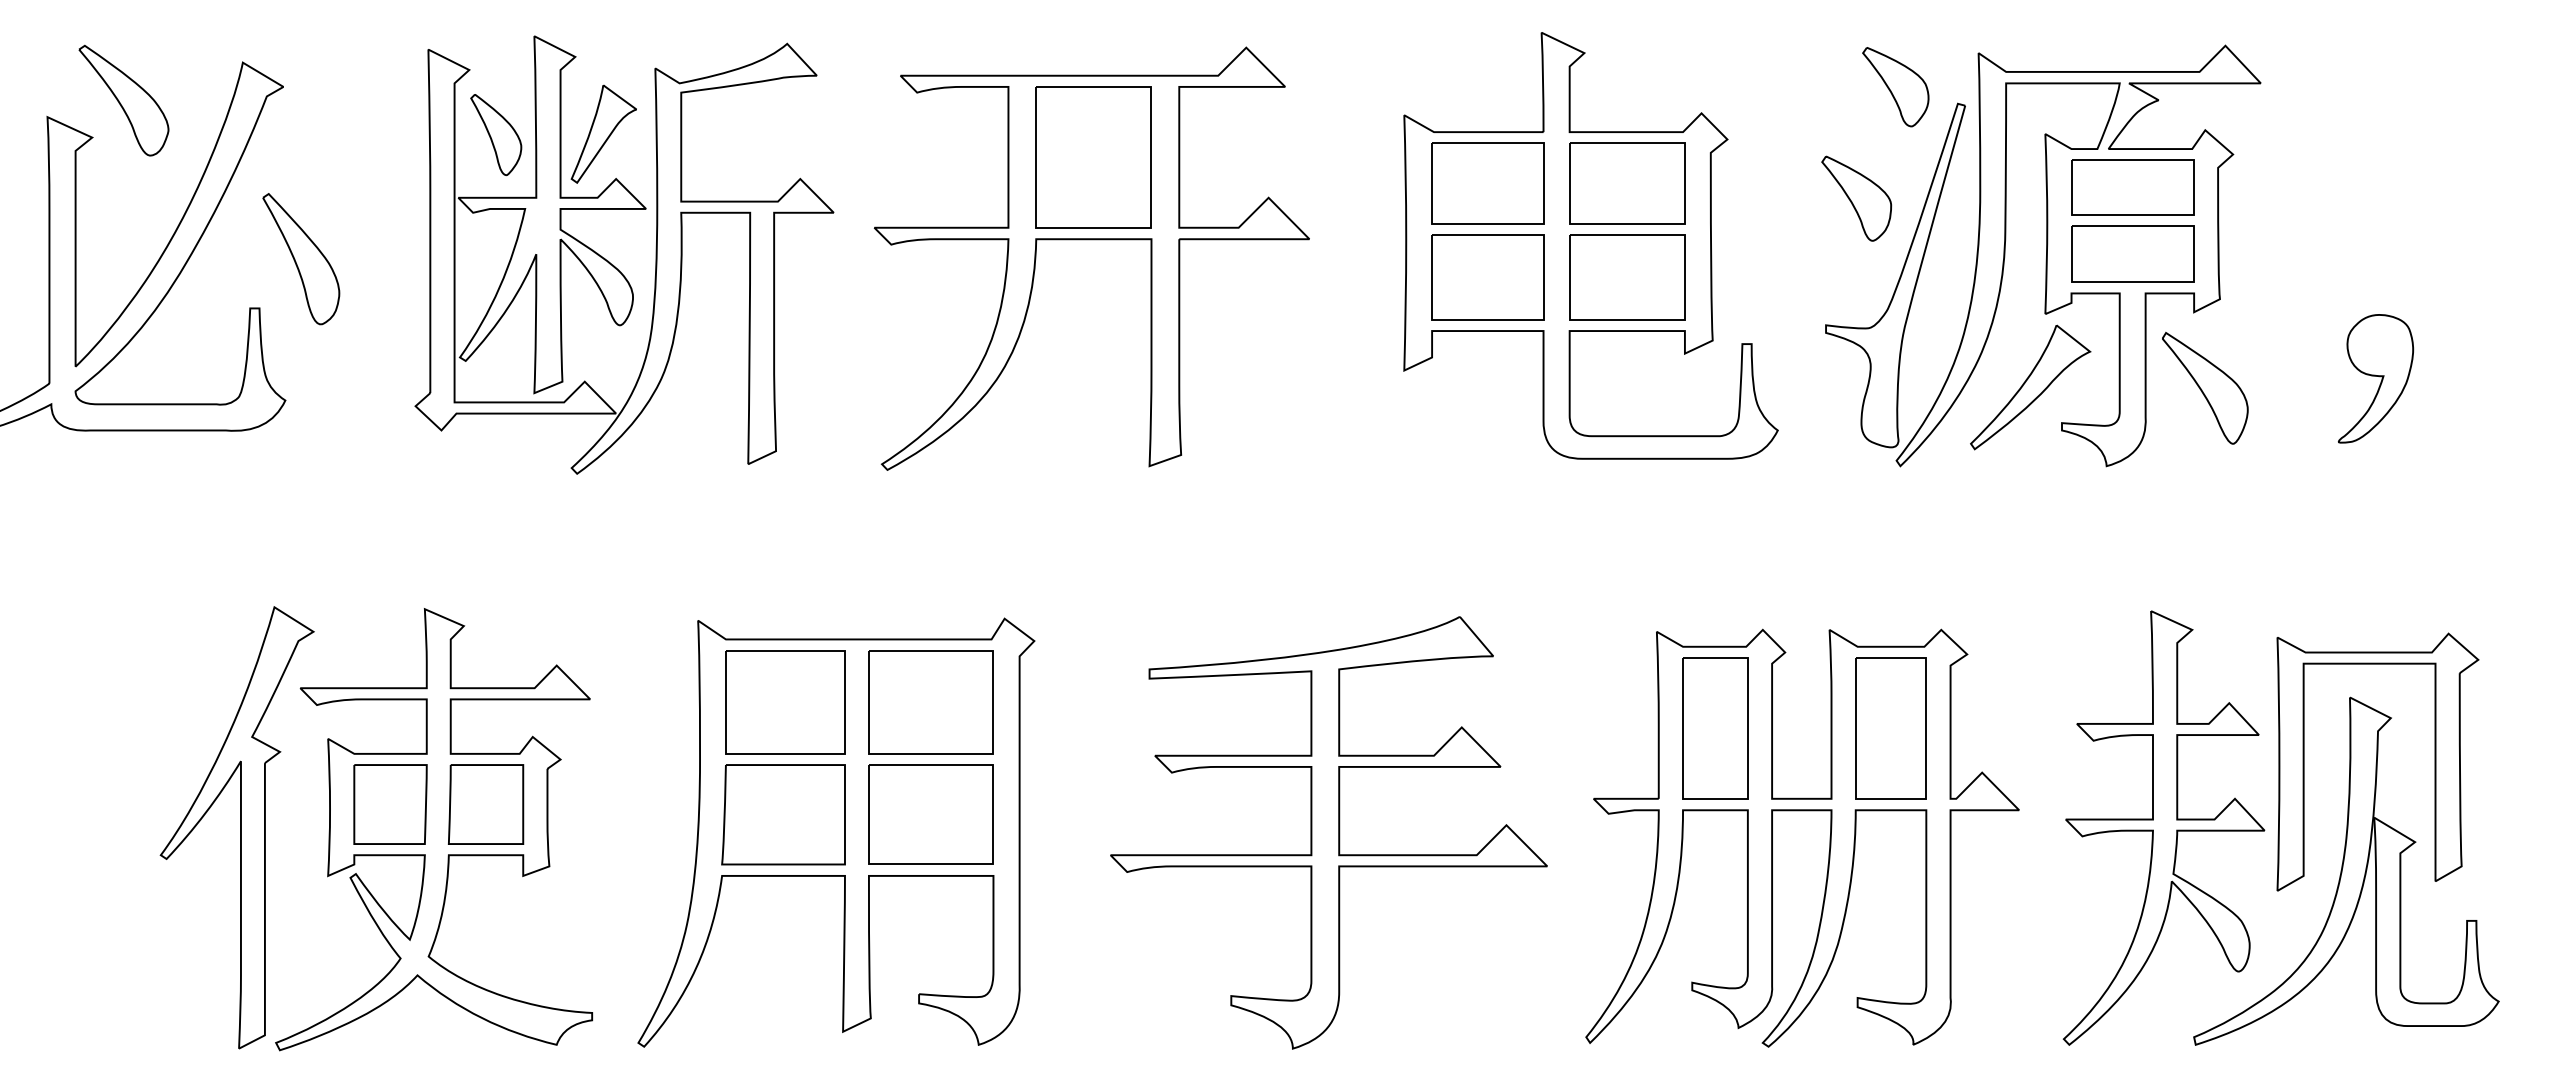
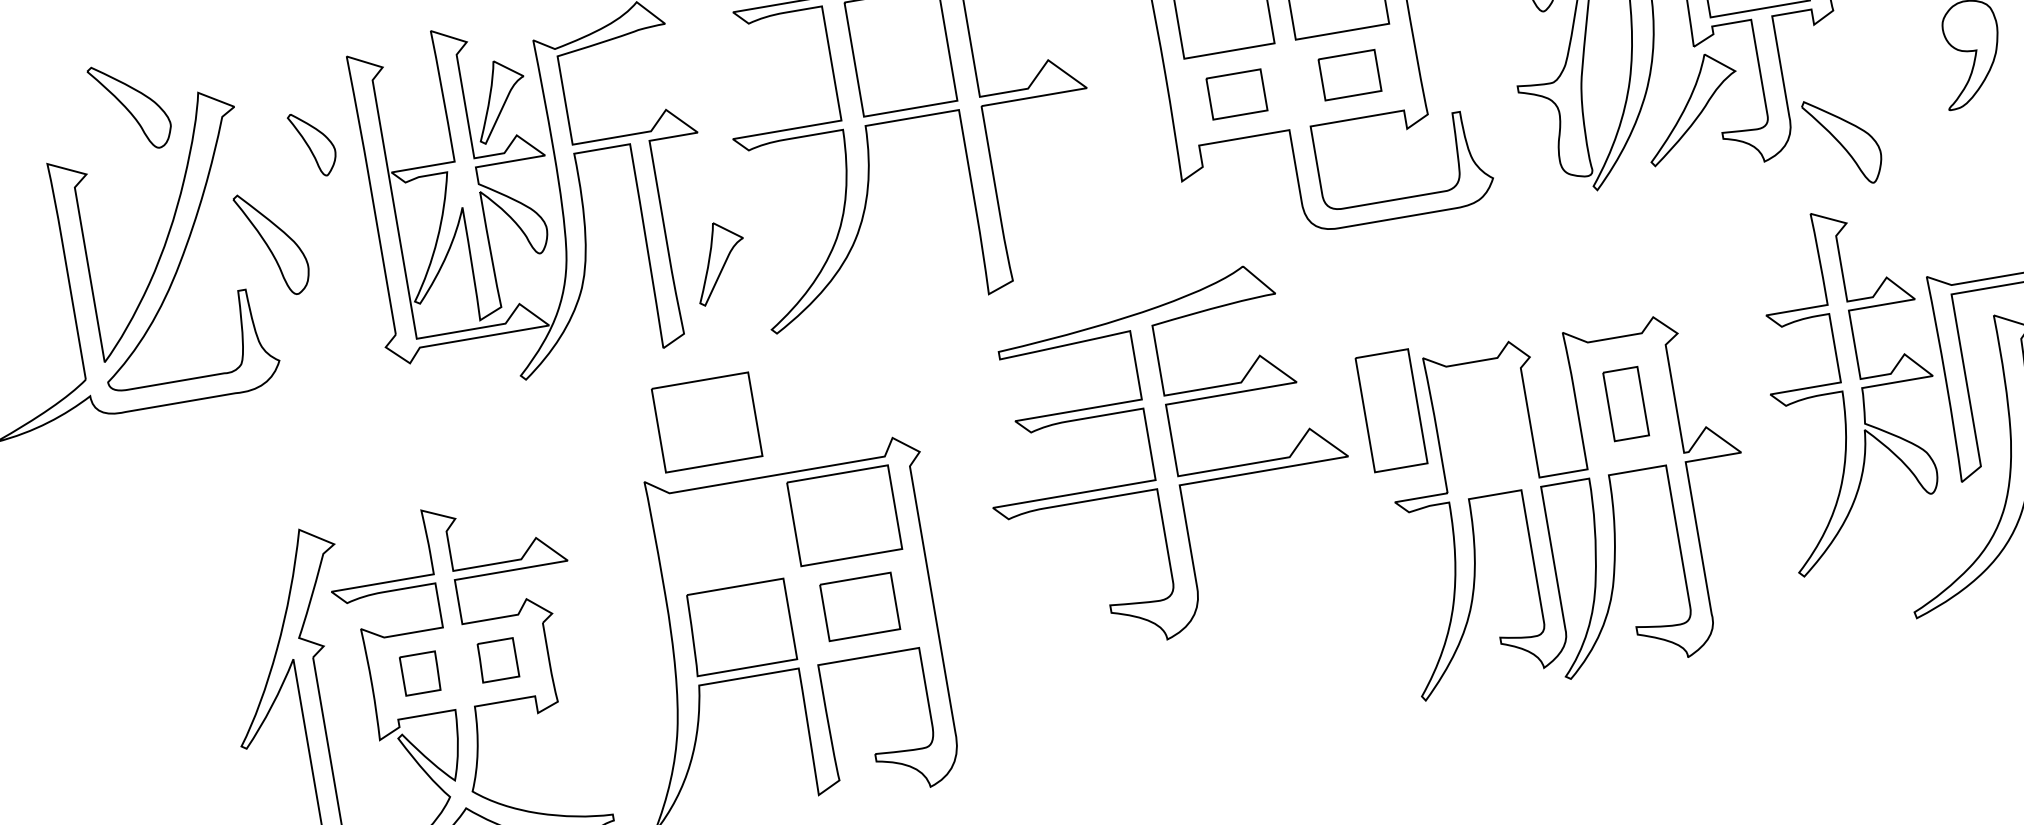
part: (123, 100) -> (130, 106), moved
part: (496, 135) -> (313, 144), moved
part: (1487, 277) -> (1236, 94), size x0.6
part: (1627, 277) -> (1350, 75), size x0.6
part: (833, 372) -> (719, 262), added
part: (2205, 387) -> (1843, 140), moved
part: (785, 702) -> (707, 422), moved
part: (1715, 728) -> (1391, 410), moved
part: (1890, 728) -> (1625, 404), size x0.6
part: (390, 804) -> (420, 673), size x0.6
part: (485, 804) -> (497, 660), size x0.6
part: (930, 814) -> (859, 606), size x0.7
part: (2163, 827) -> (1850, 387), moved
part: (1328, 832) -> (1166, 459), moved

